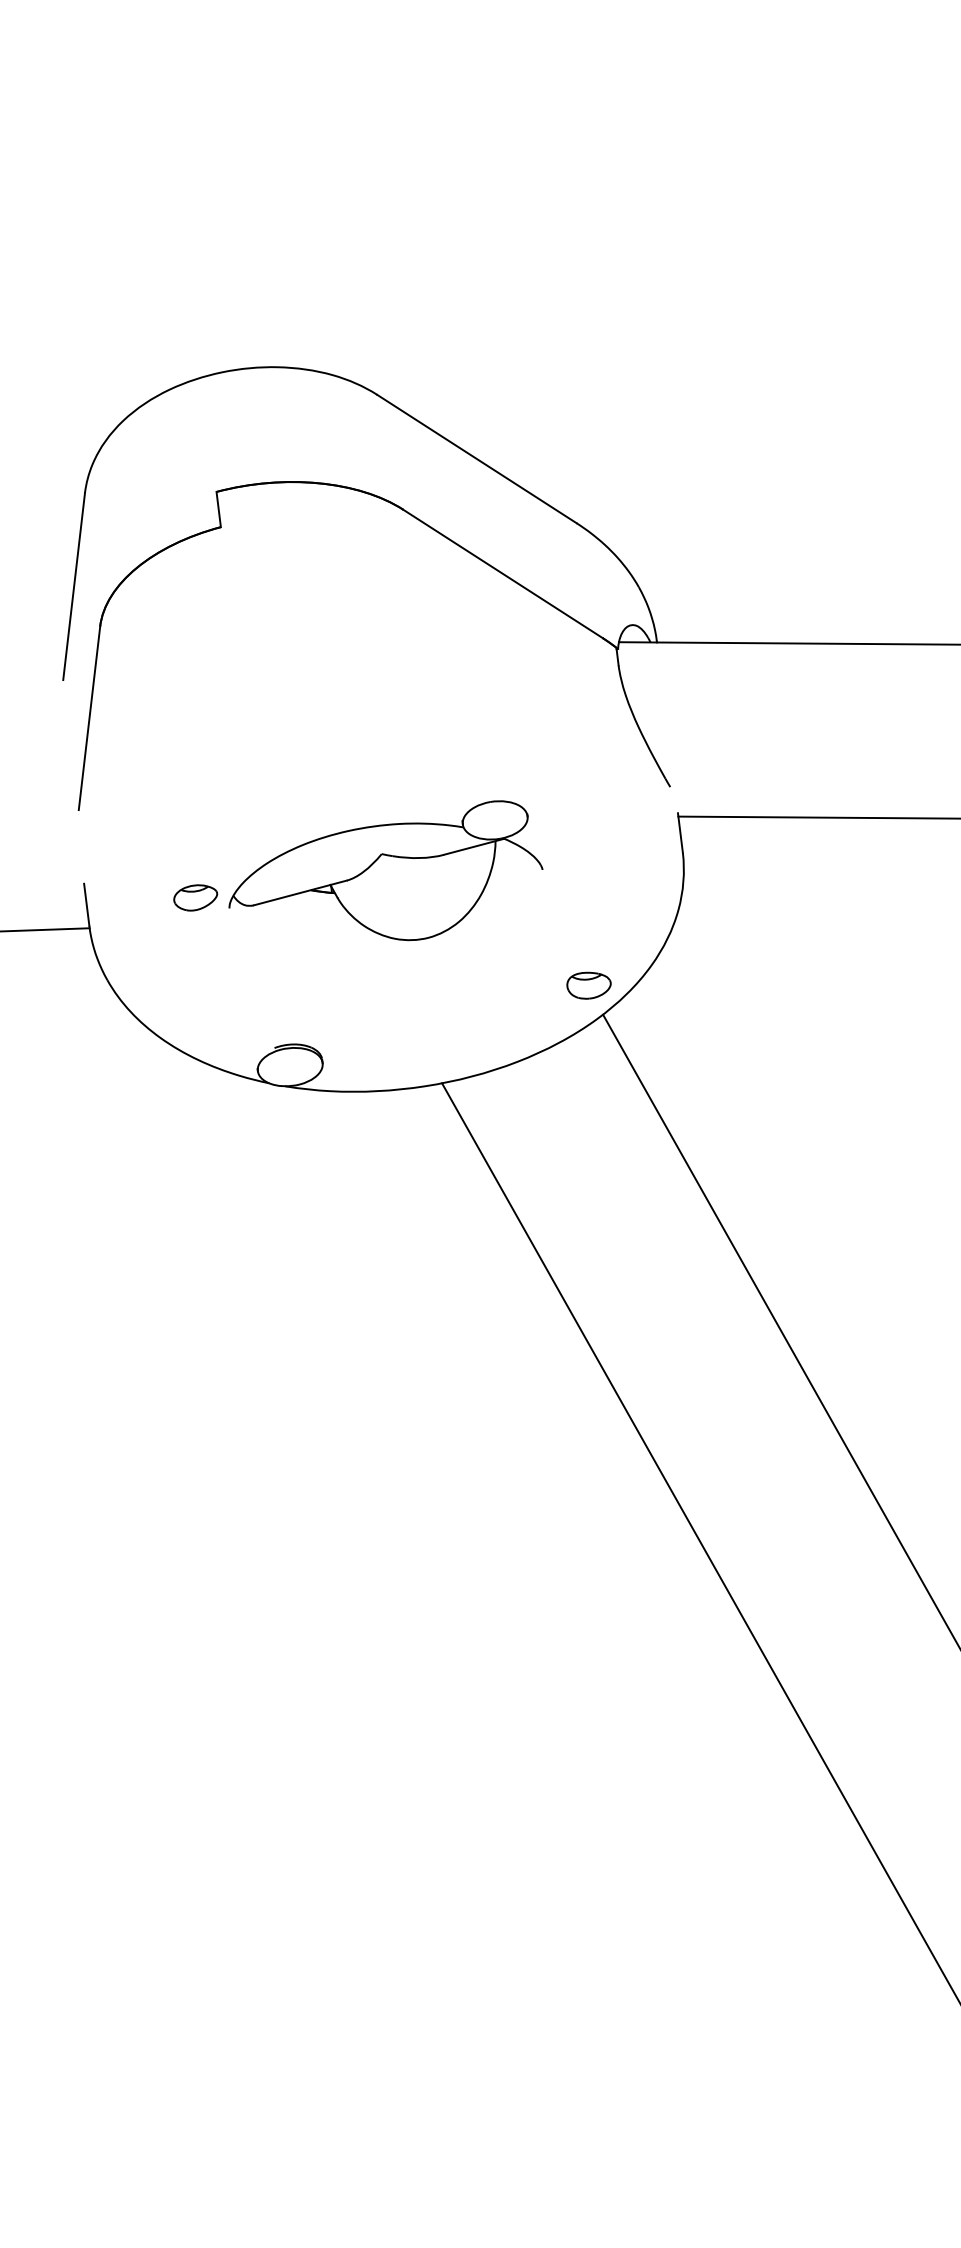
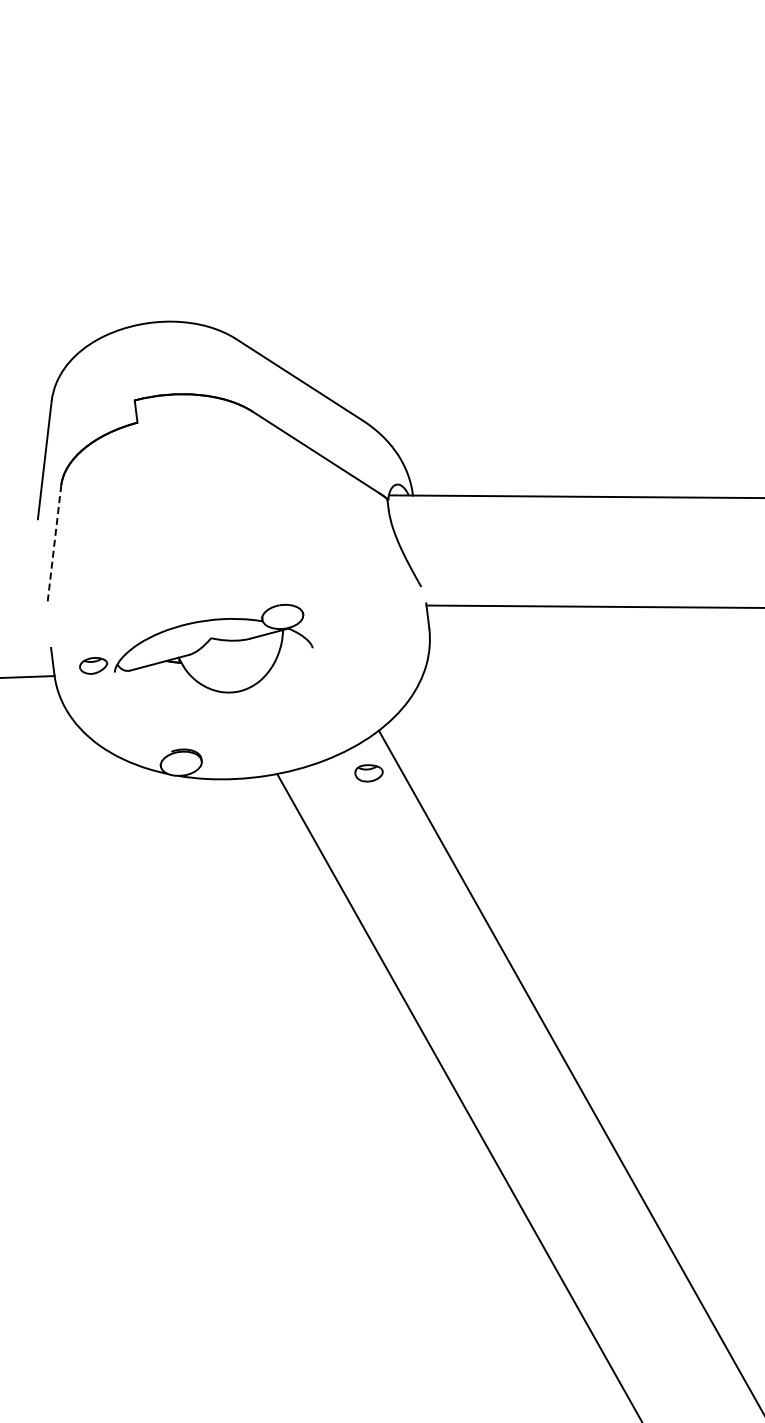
line: (89, 716) -> (54, 542), solid -> dashed
part: (358, 870) -> (196, 648), moved
part: (588, 985) -> (368, 773), moved

